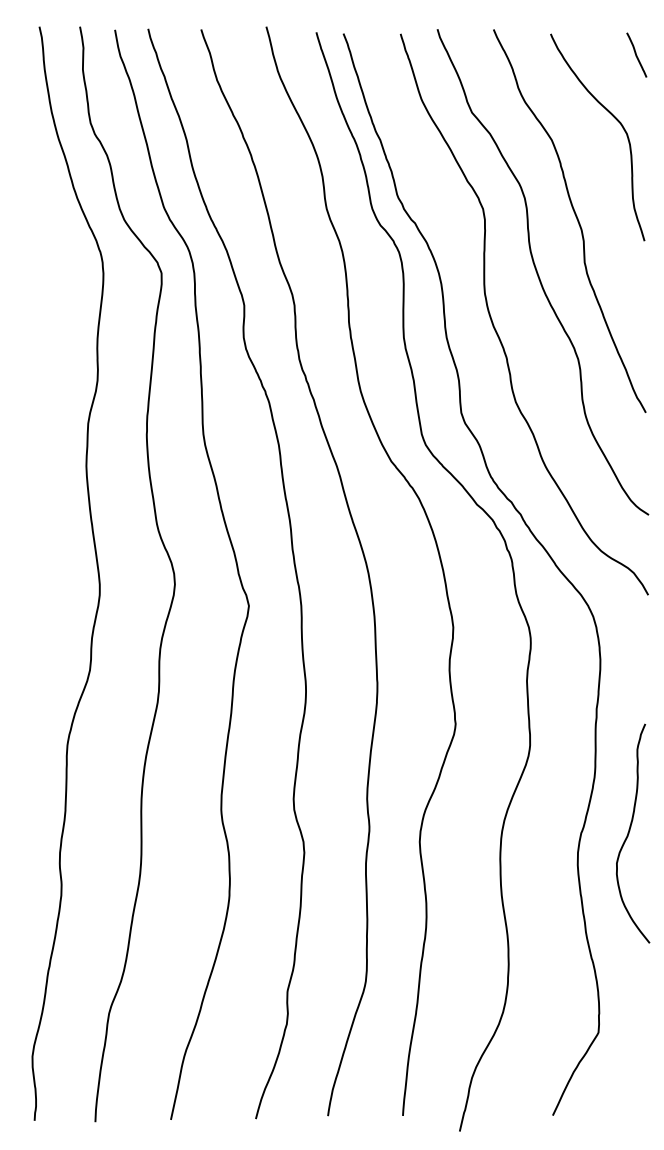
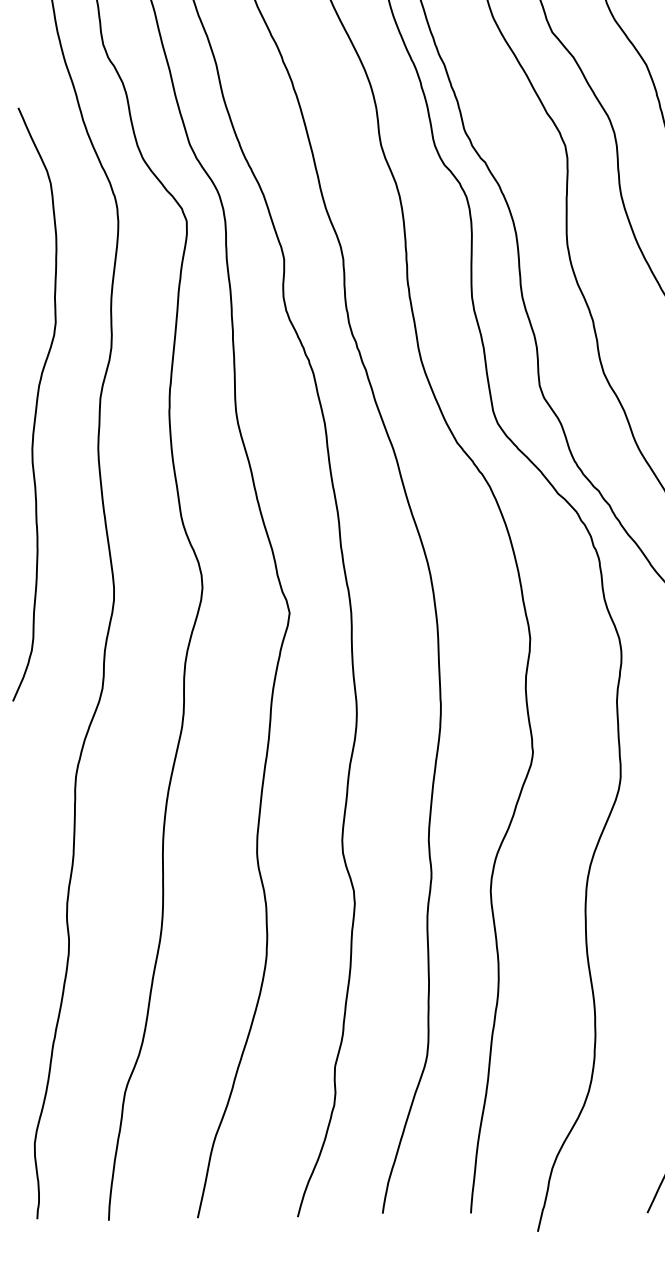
curve: (33, 428) -> (35, 404), added

